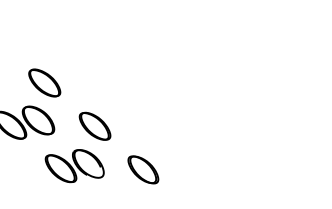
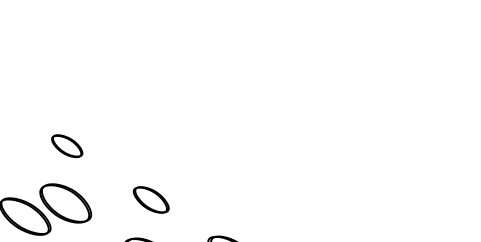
part: (44, 82) -> (66, 145), size x0.6
part: (94, 125) -> (150, 198), size x0.7

